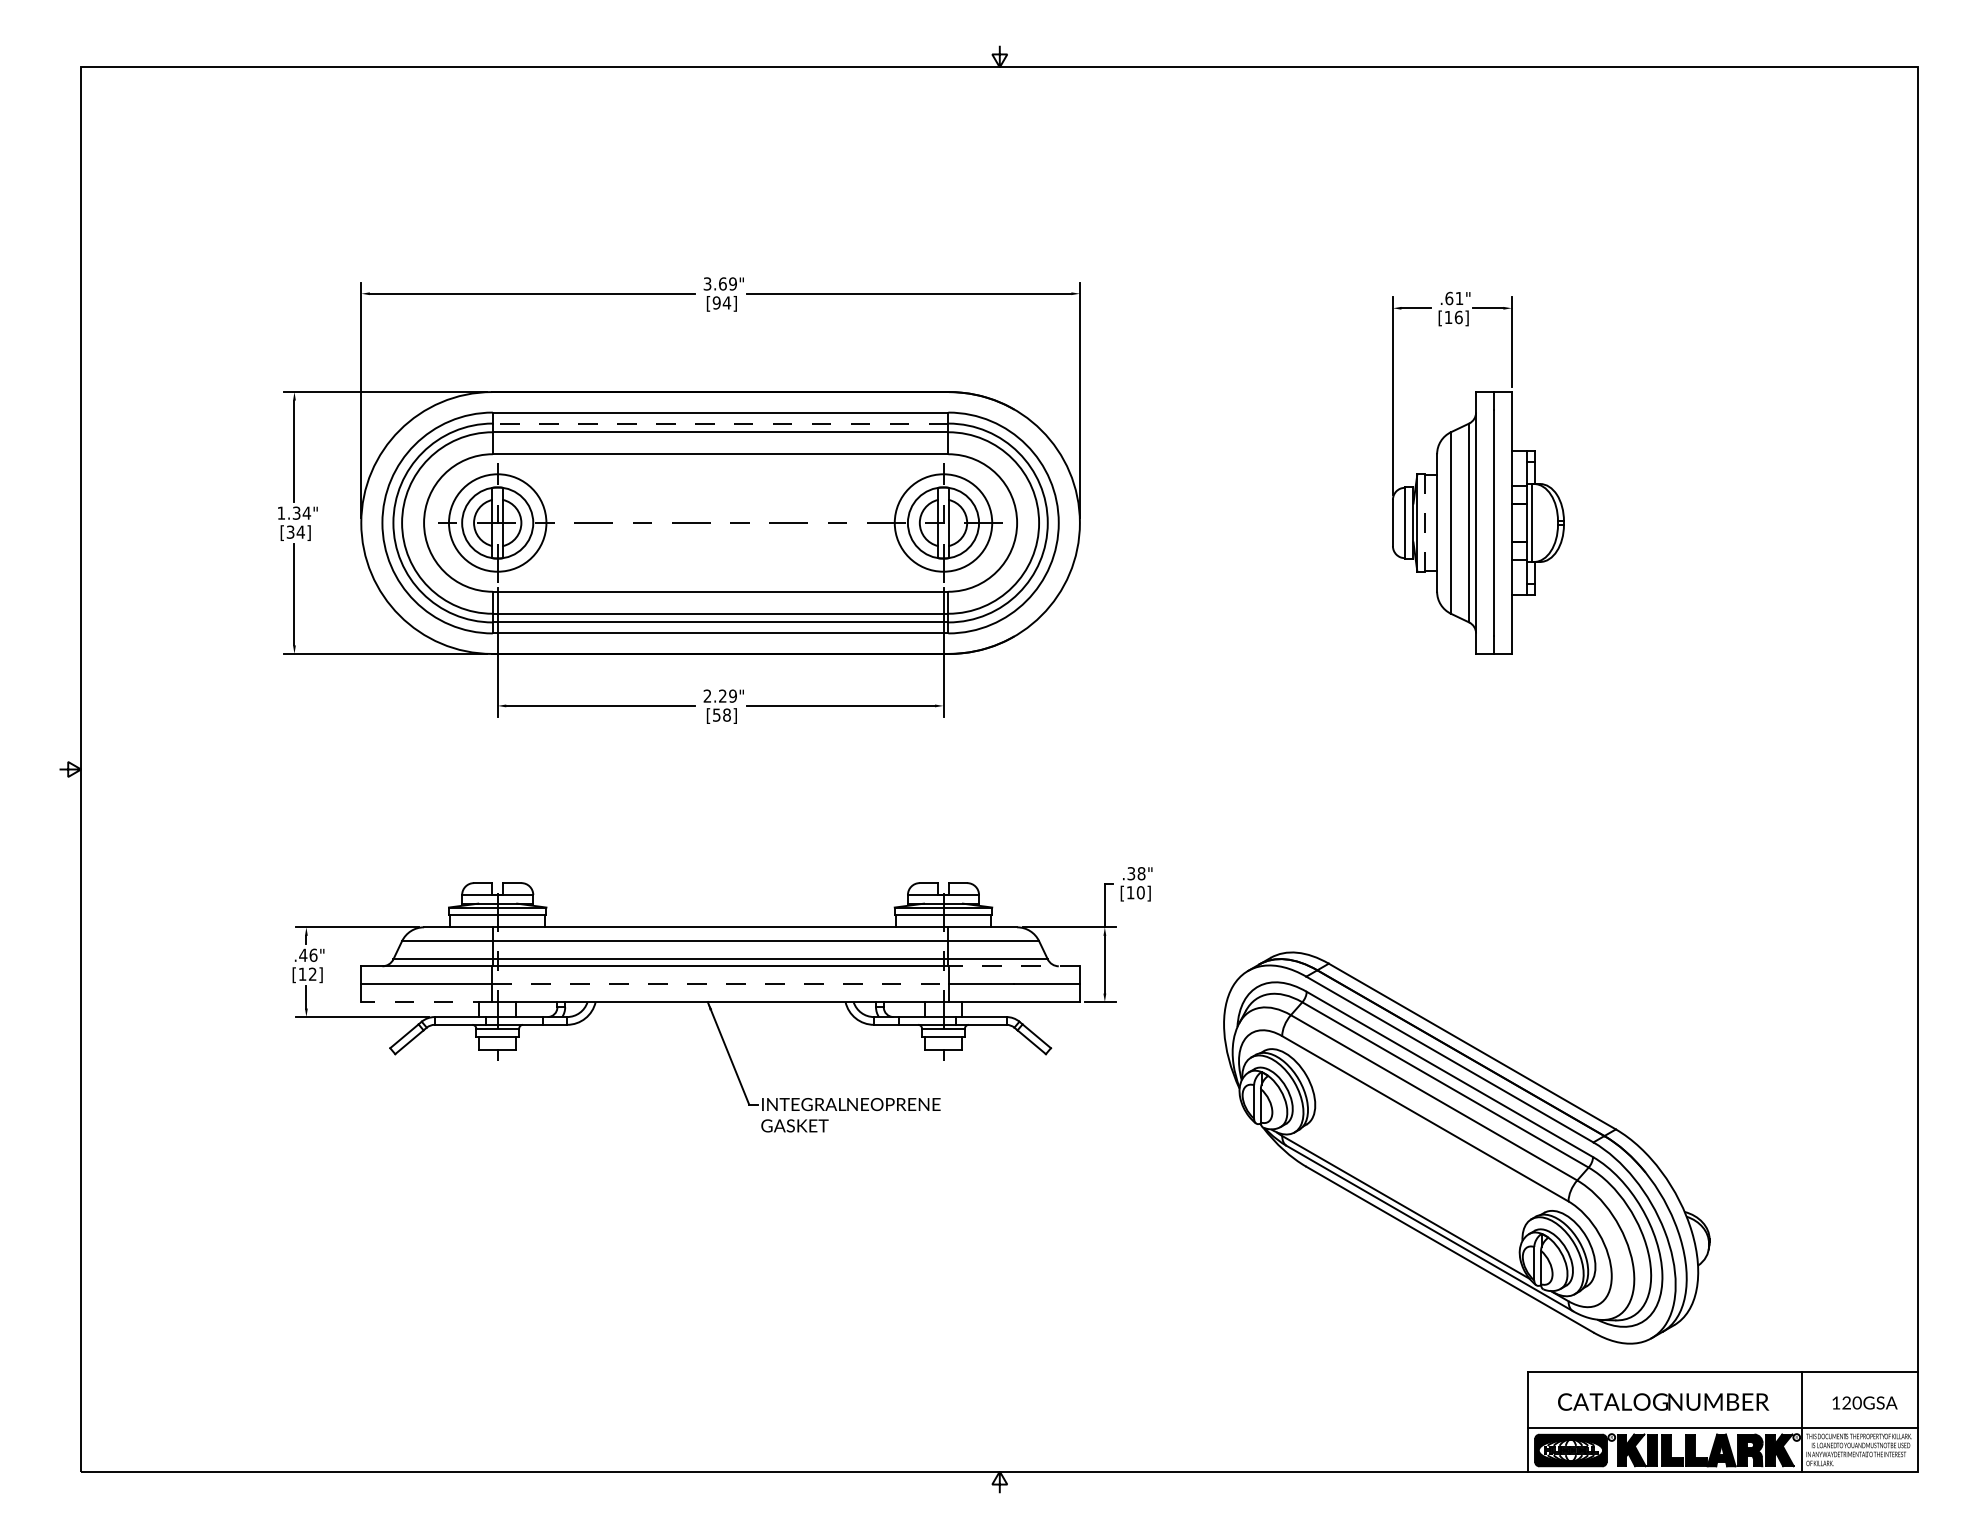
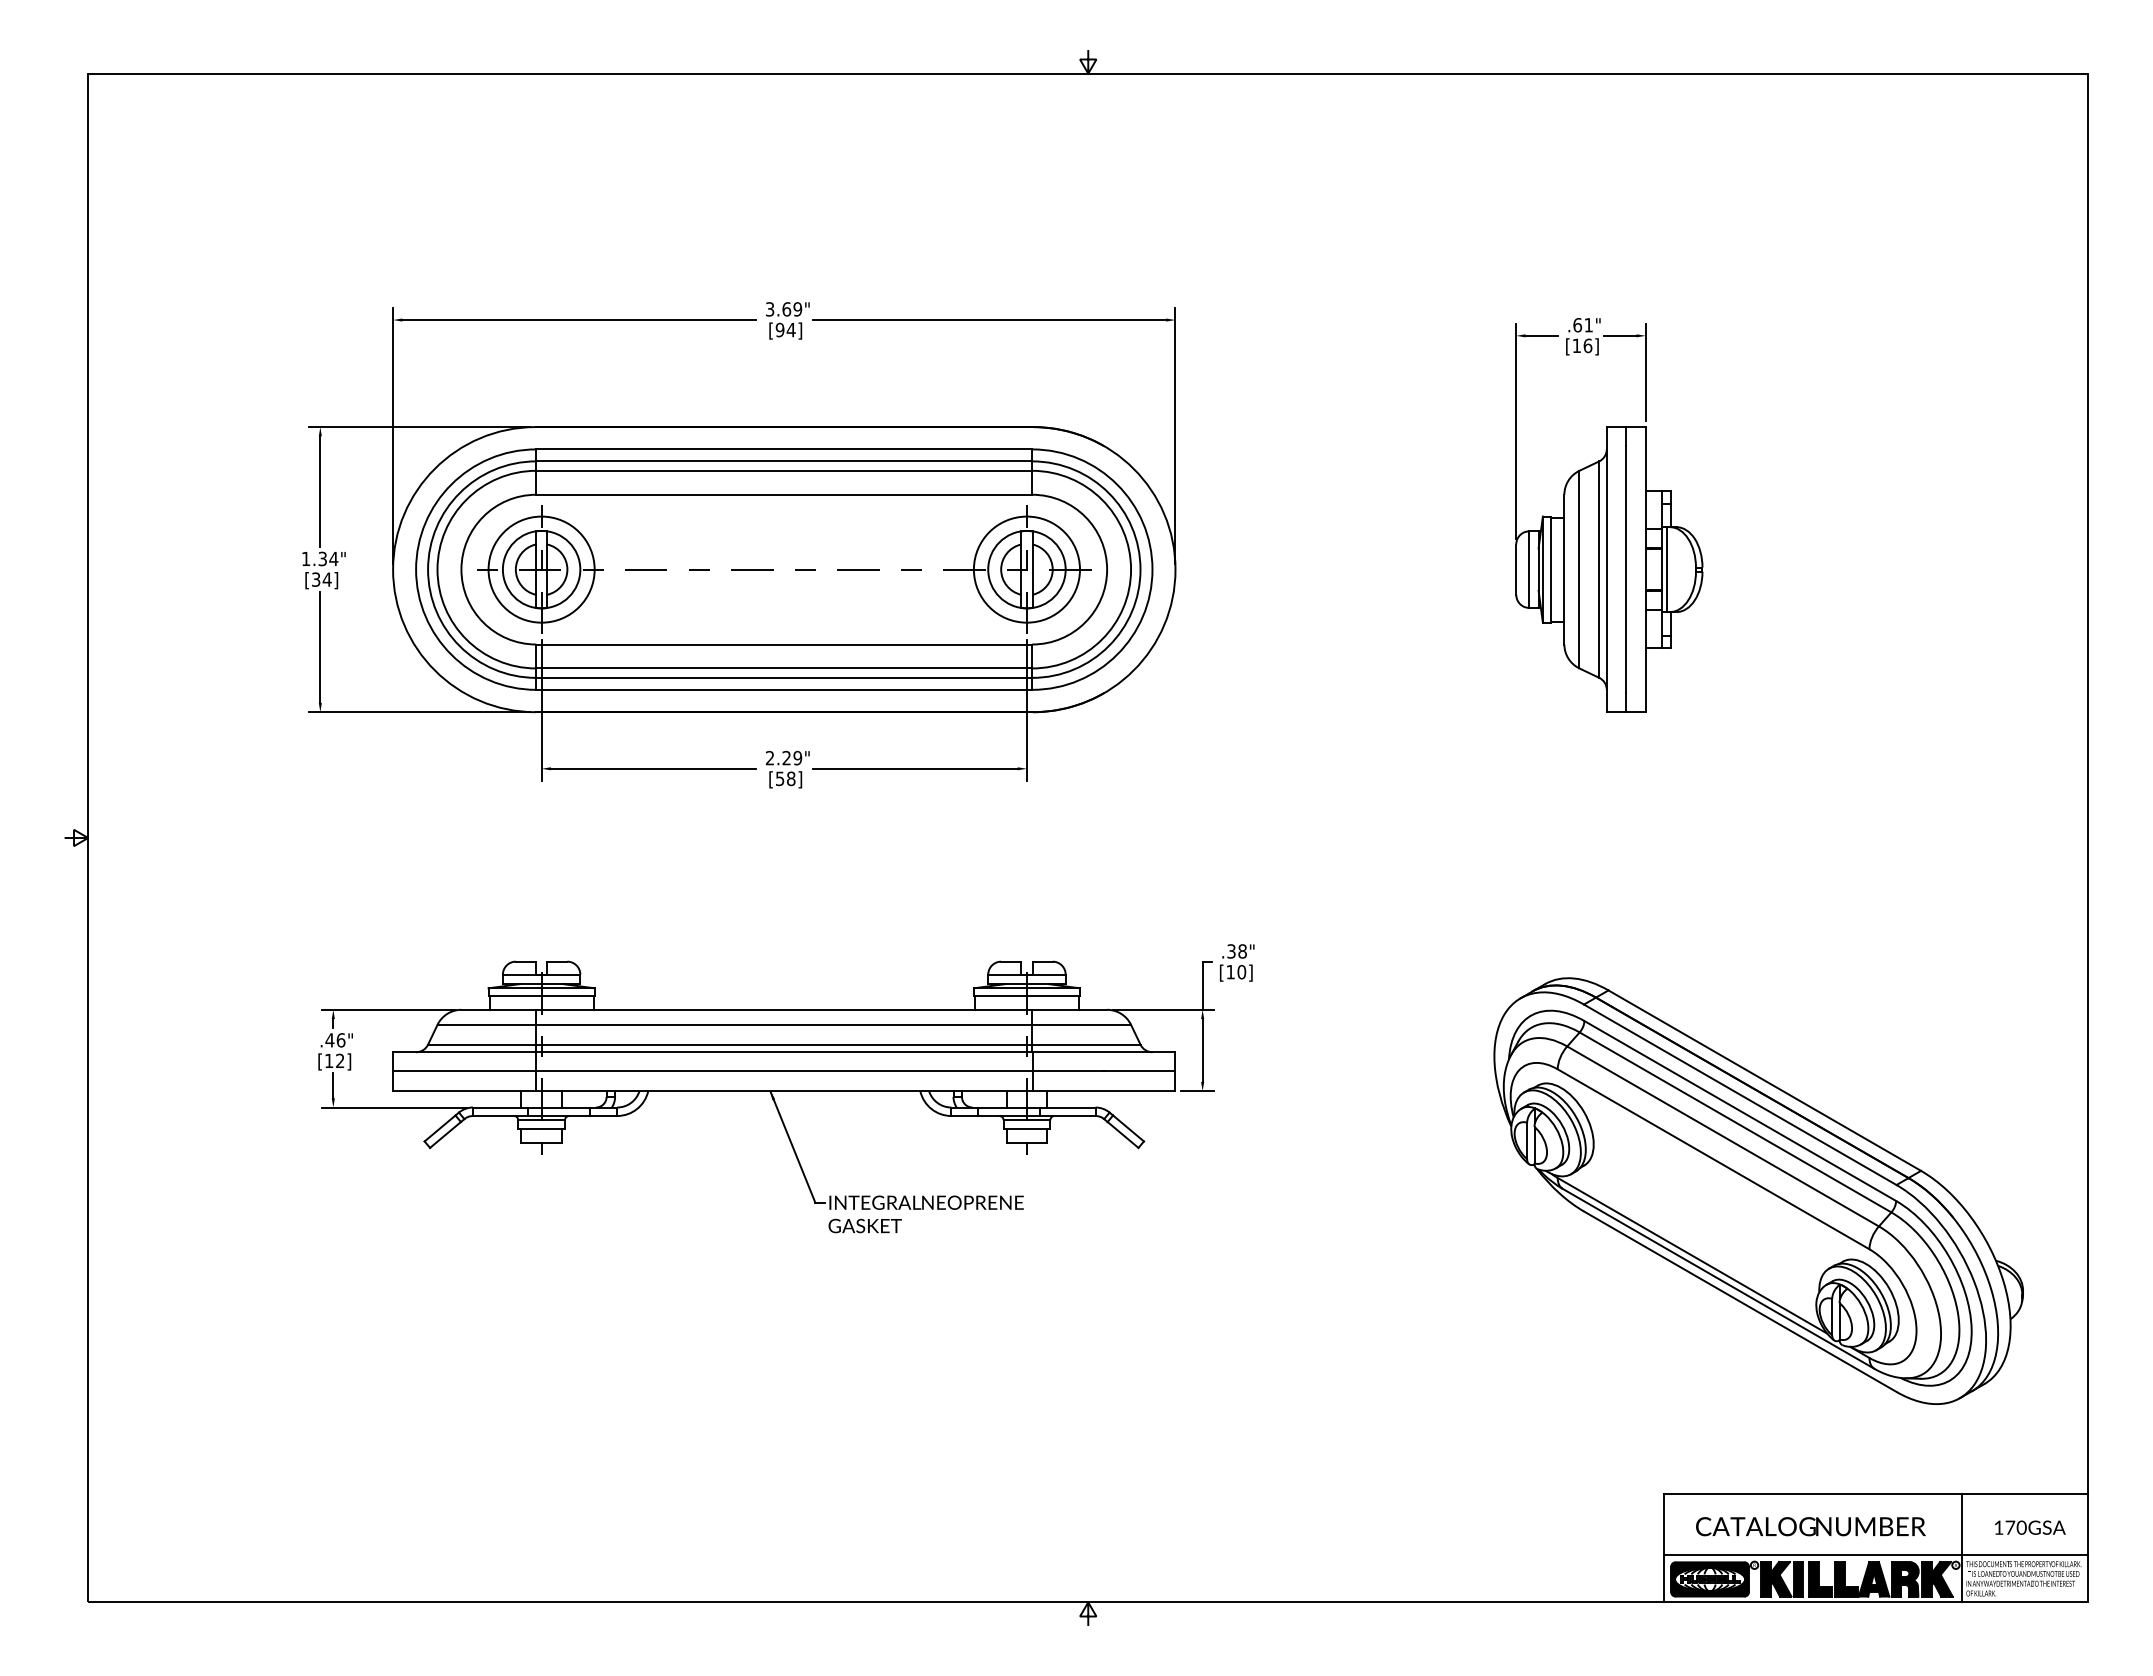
line: (720, 423) -> (784, 461), dashed -> solid
line: (1424, 522) -> (1550, 569), dashed -> solid
line: (1013, 966) -> (1103, 1052), dashed -> solid
line: (720, 983) -> (784, 1071), dashed -> solid
line: (425, 1002) -> (463, 1091), dashed -> solid
part: (1466, 1147) -> (1758, 1190), moved
text: (1846, 1402) -> (2010, 1527), 120GSA -> 170GSA

